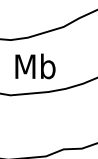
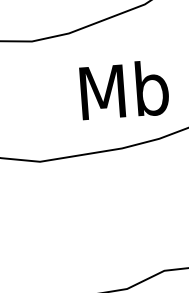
text: (35, 66) -> (124, 90), moved

